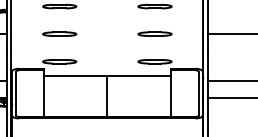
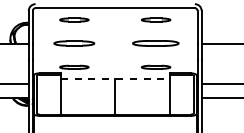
part: (59, 34) -> (74, 43), size x1.4
part: (155, 34) -> (156, 43), size x1.6
line: (107, 76) -> (115, 79), solid -> dashed

